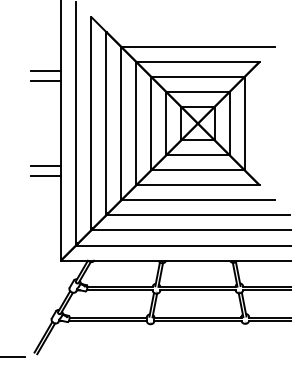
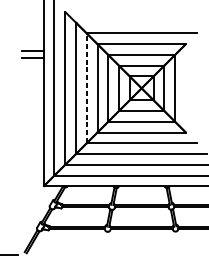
line: (121, 123) -> (86, 88), solid -> dashed
line: (45, 166) -> (32, 119), removed
line: (45, 175) -> (32, 125), removed

